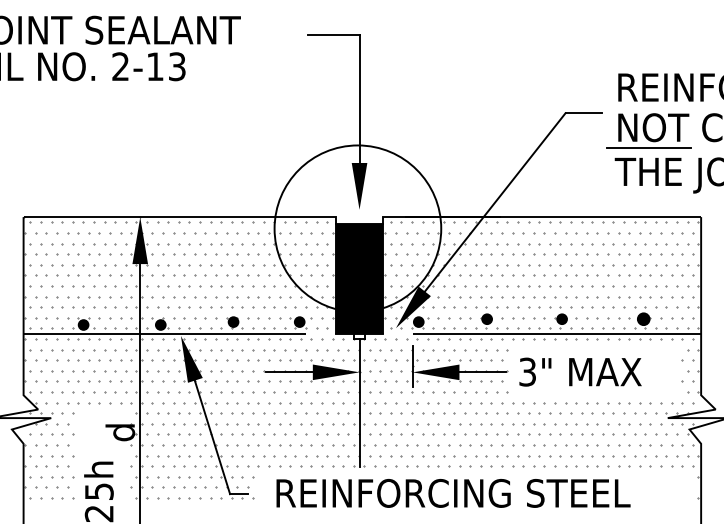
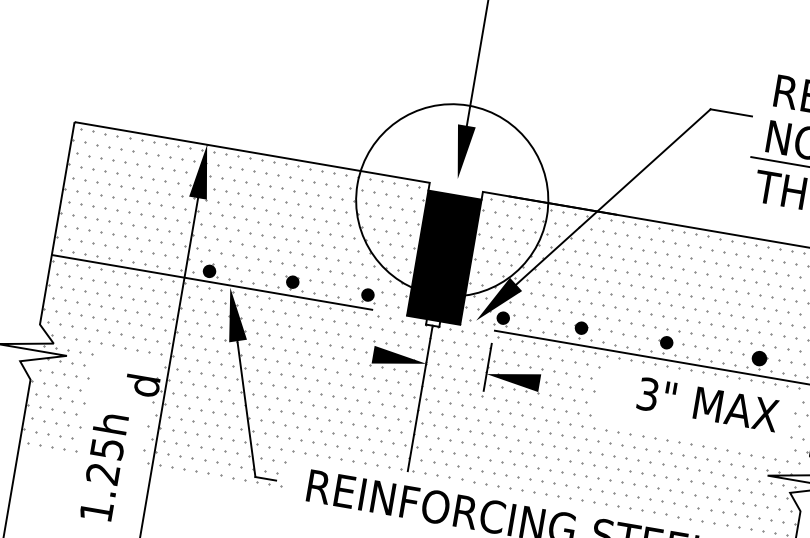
fill: (83, 324) -> (121, 255), removed
text: (580, 371) -> (708, 403), moved
line: (288, 372) -> (345, 350), removed
line: (482, 372) -> (565, 387), removed

